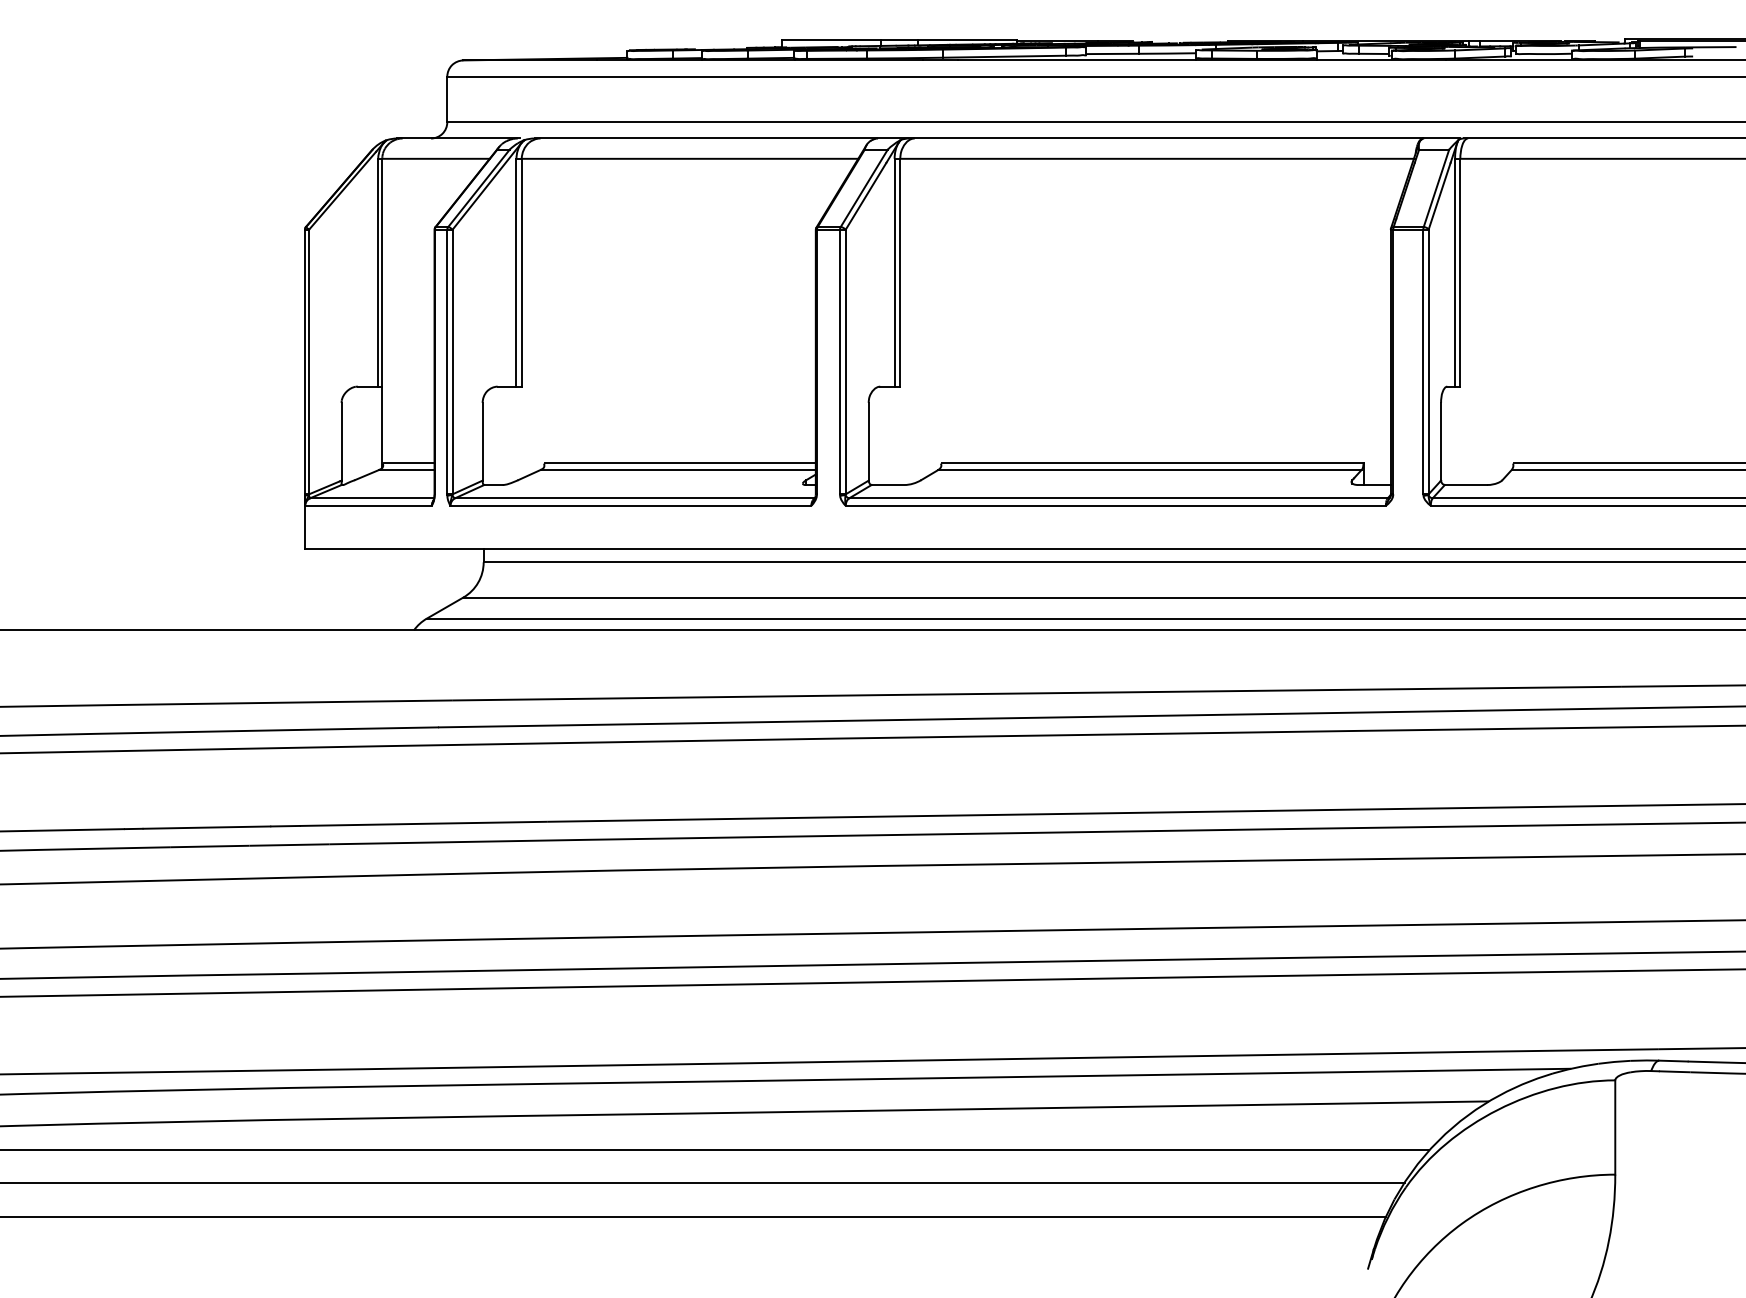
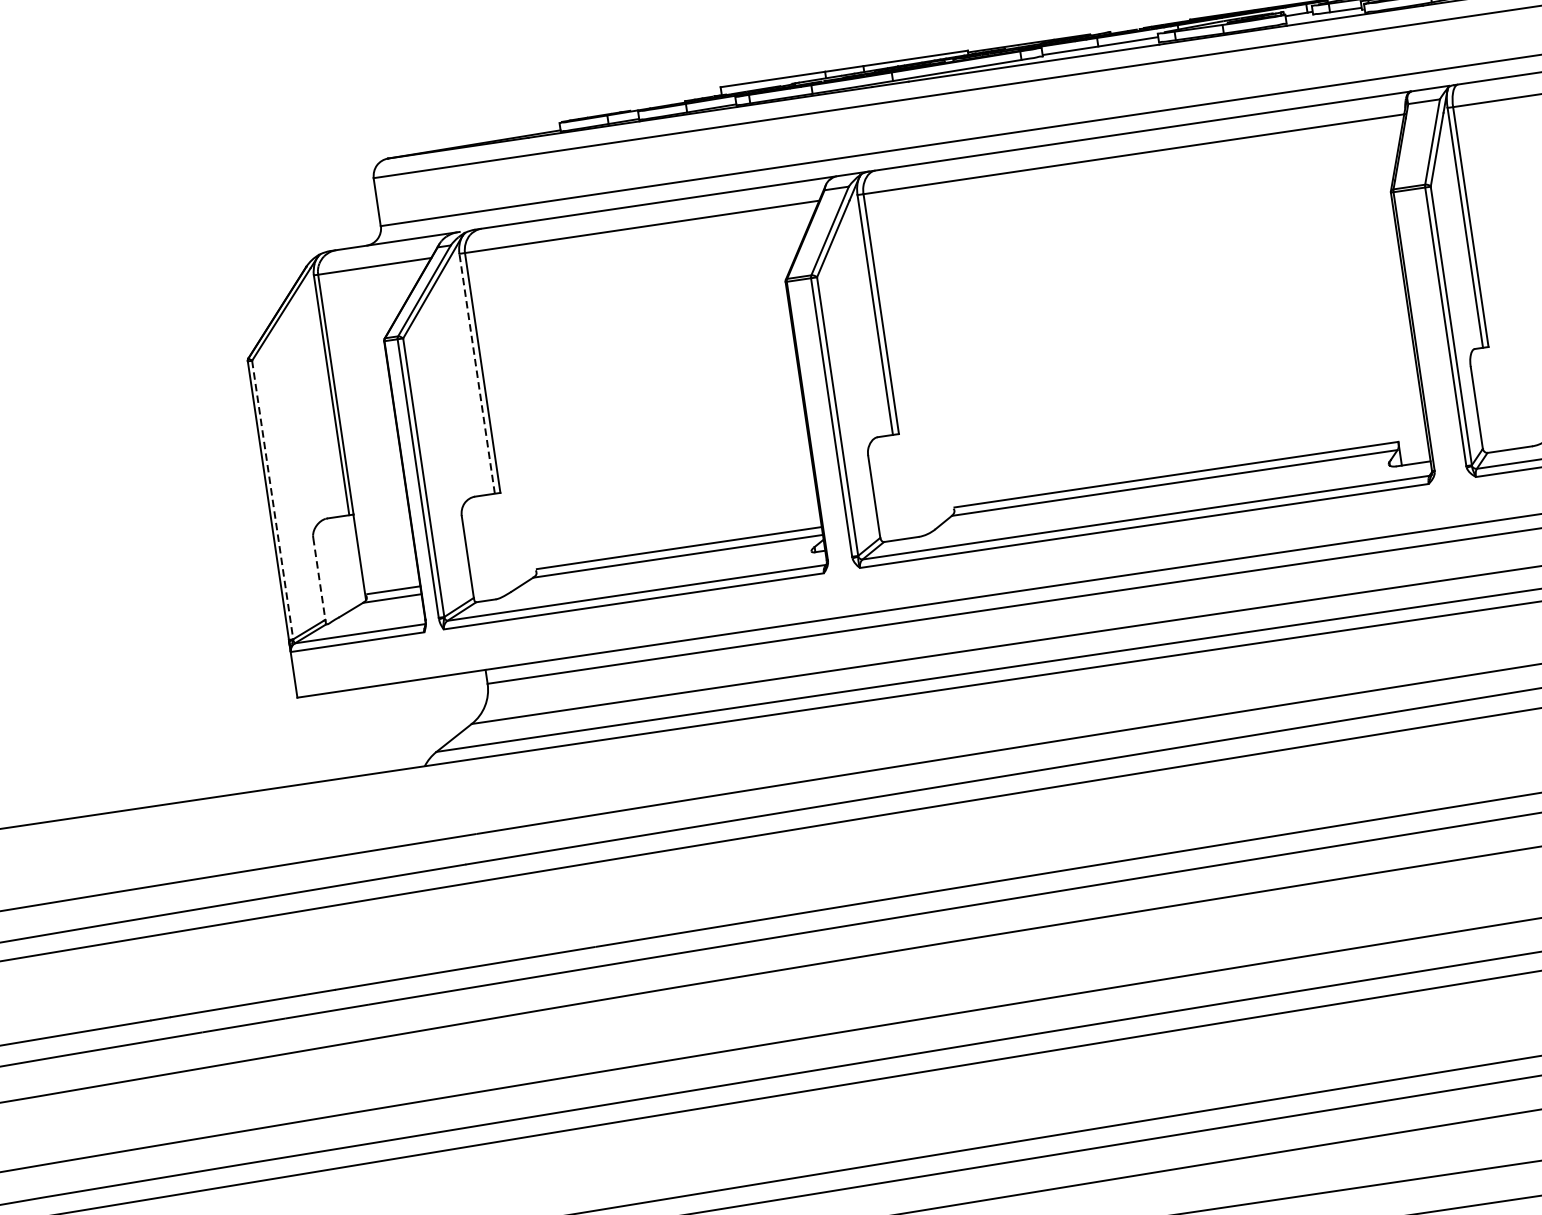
line: (516, 272) -> (477, 373), solid -> dashed
line: (309, 362) -> (273, 500), solid -> dashed
line: (341, 441) -> (319, 578), solid -> dashed

